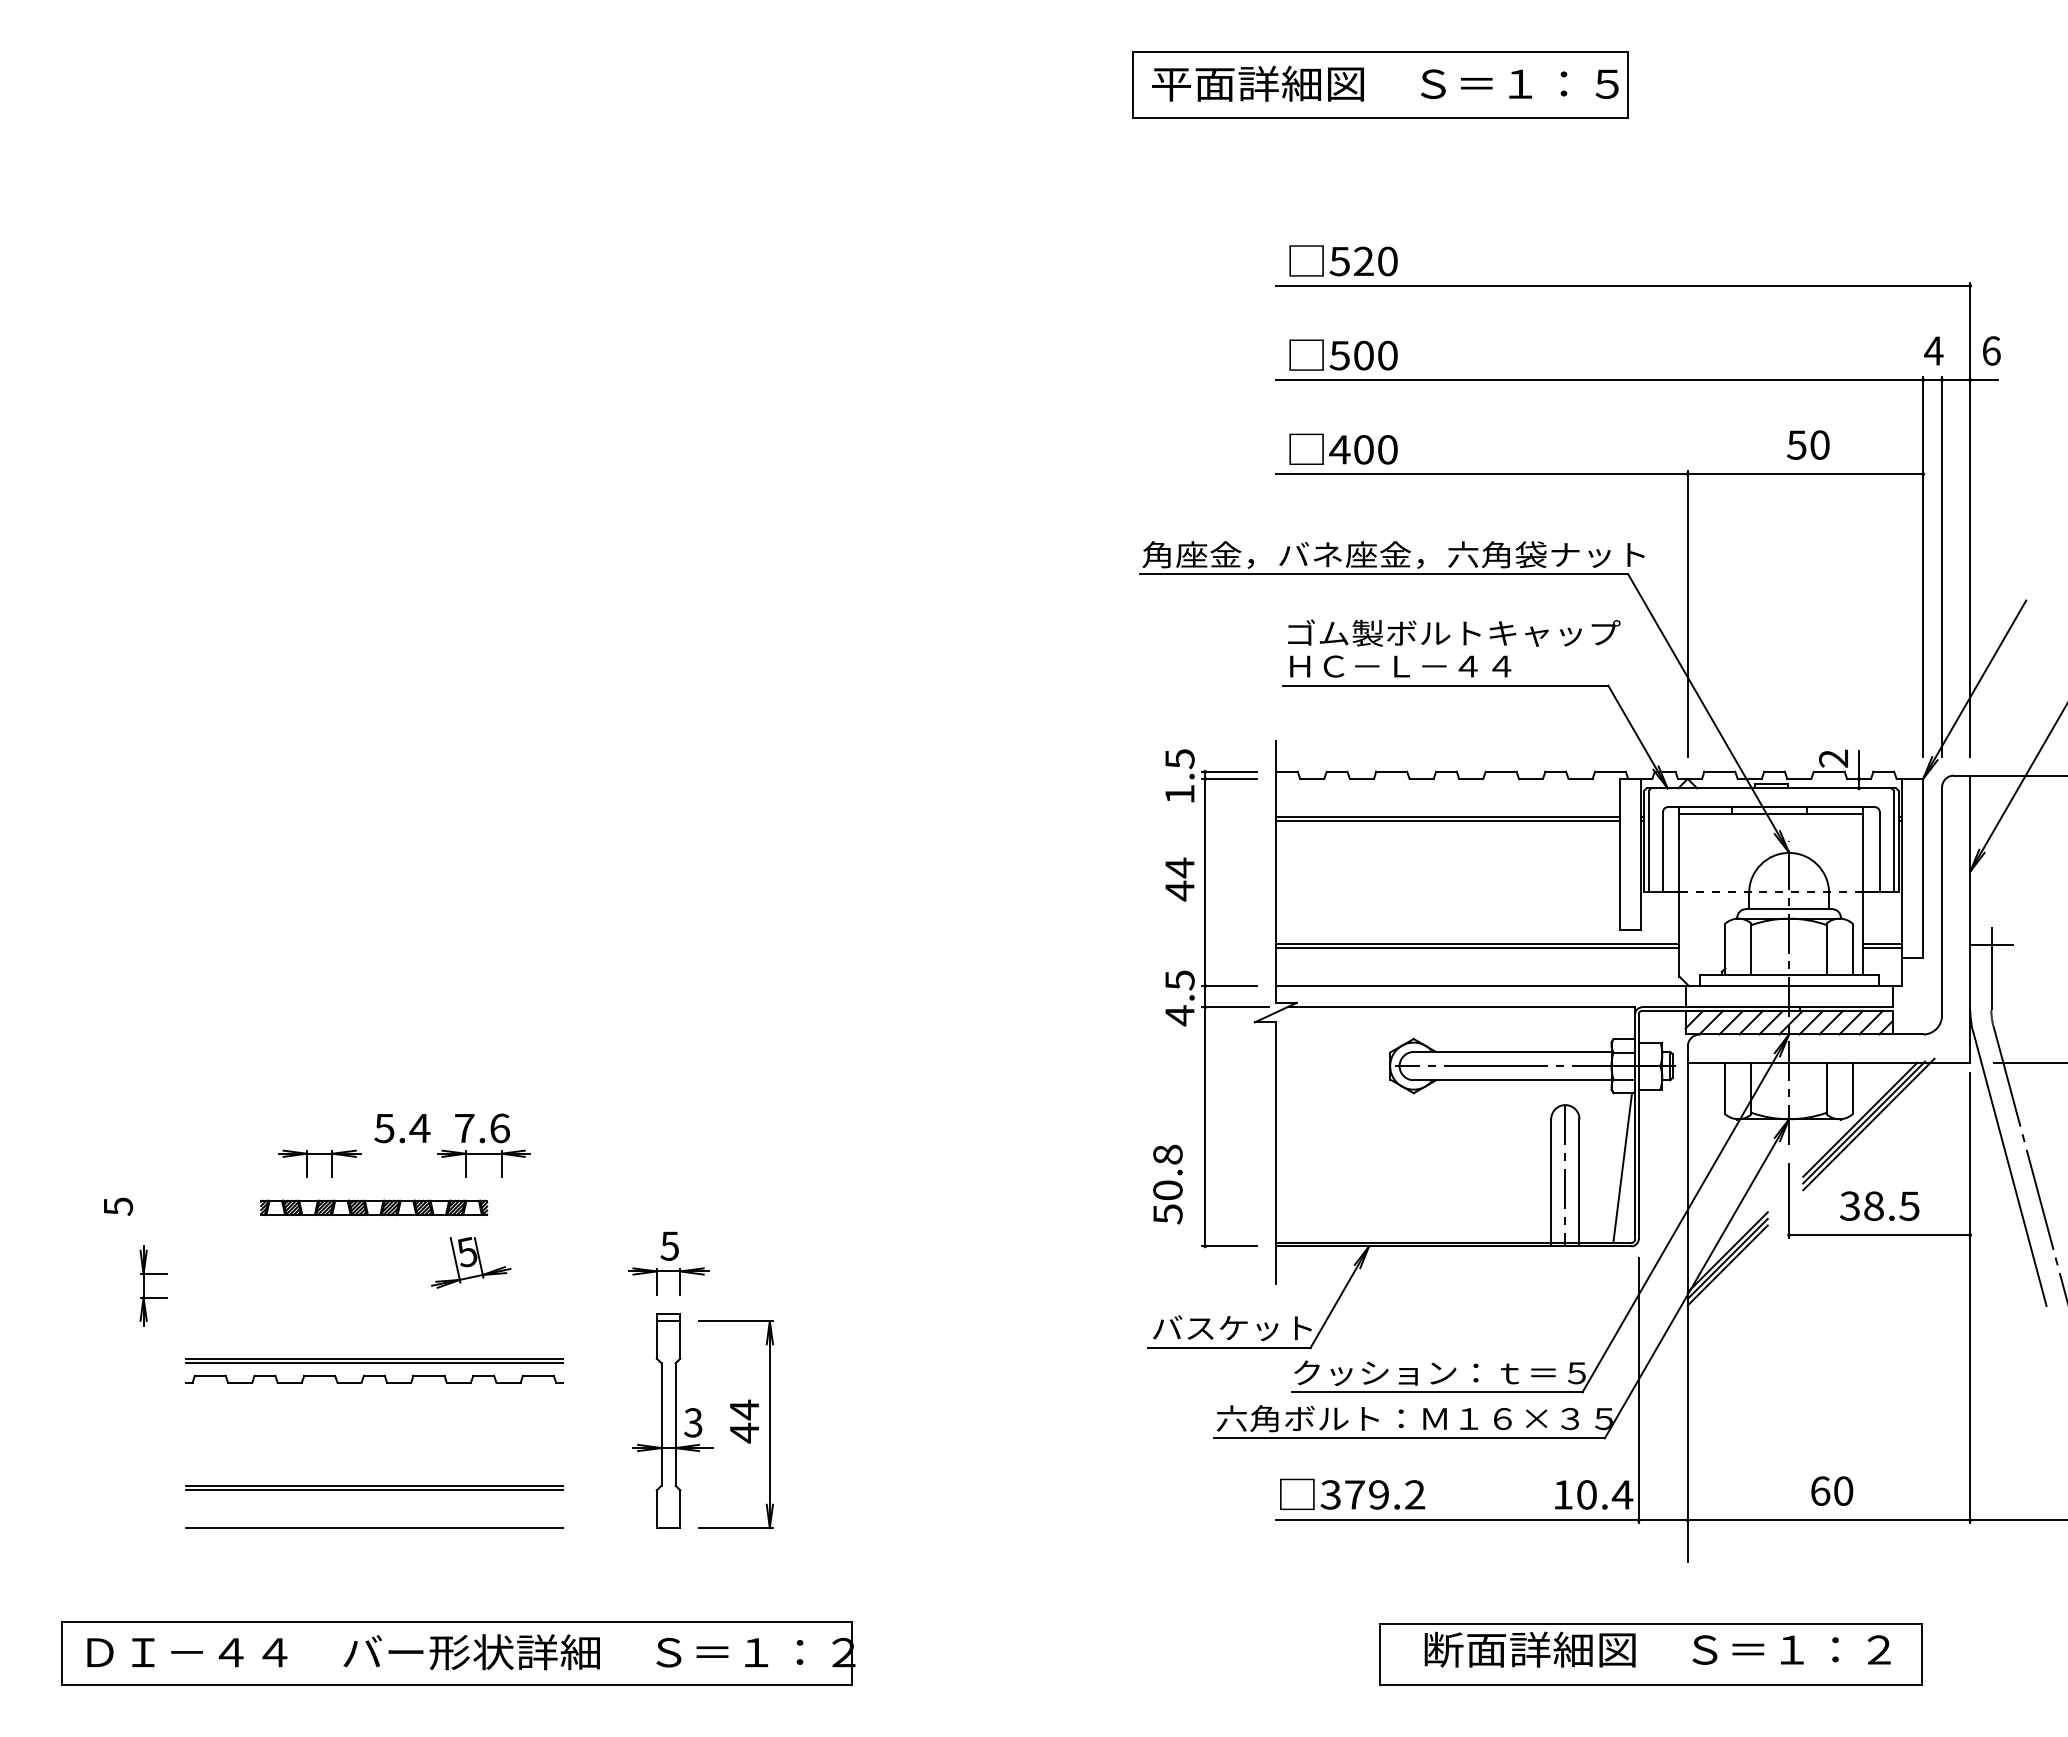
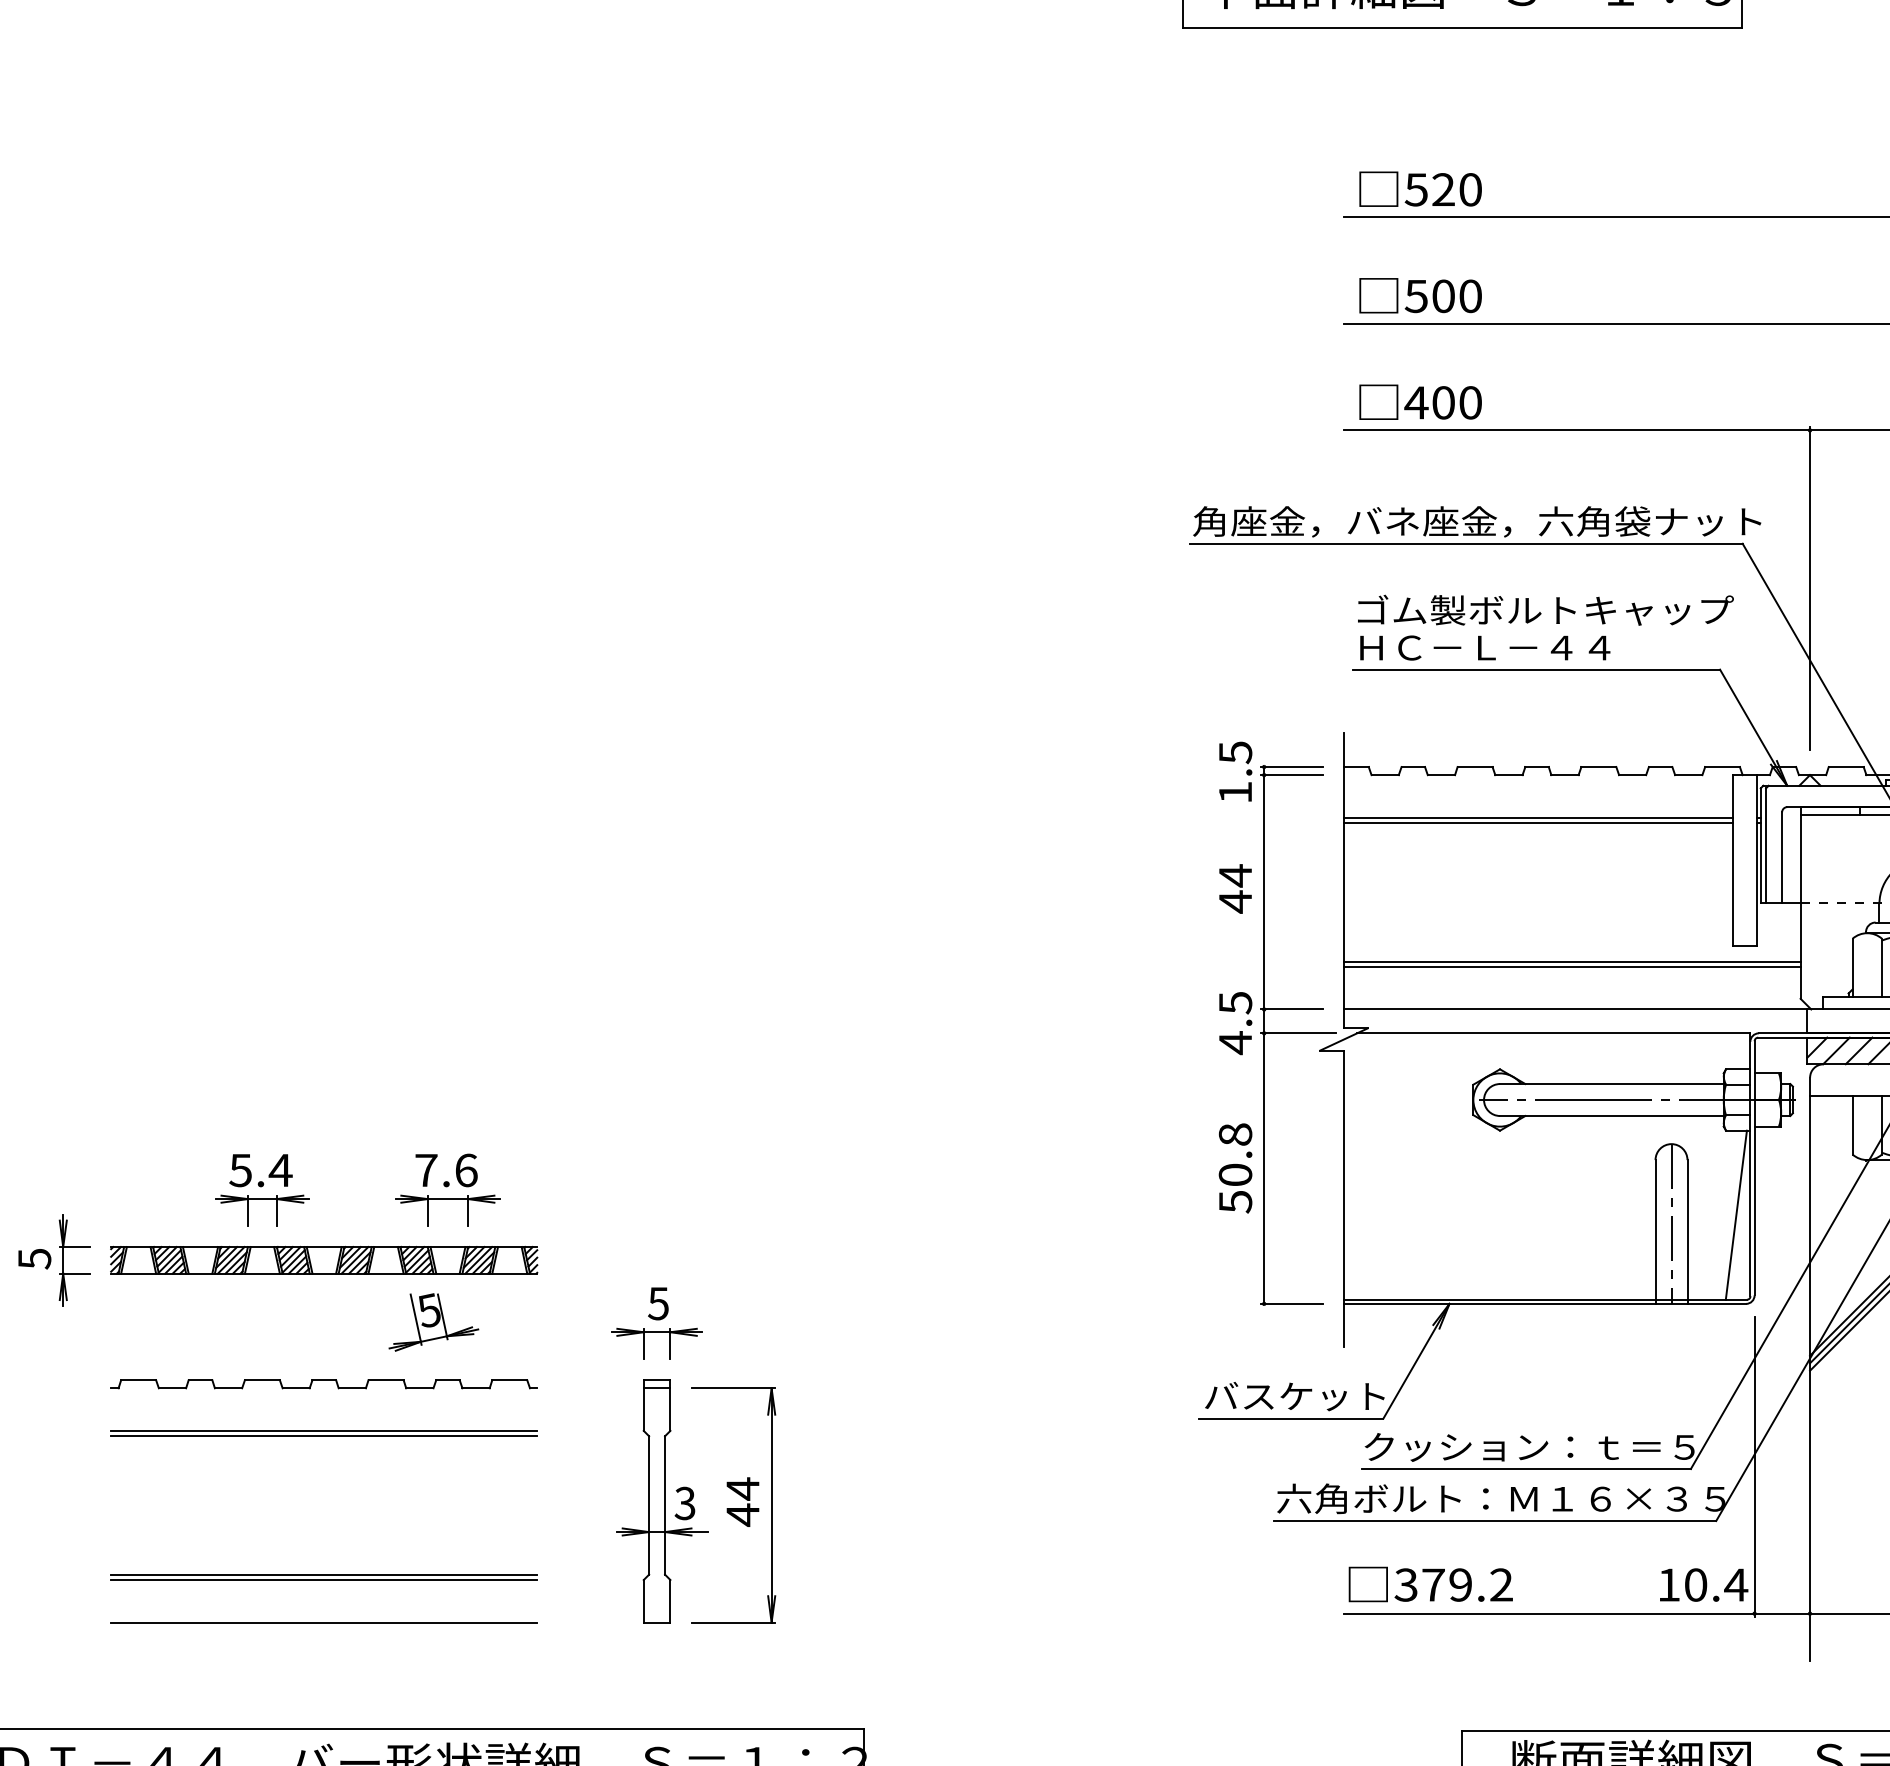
text: (402, 1128) -> (261, 1170), moved
text: (1167, 1184) -> (1235, 1168), moved
part: (373, 1207) -> (323, 1259), size x1.67
part: (144, 1285) -> (64, 1259), moved
part: (374, 1378) -> (324, 1383), moved

